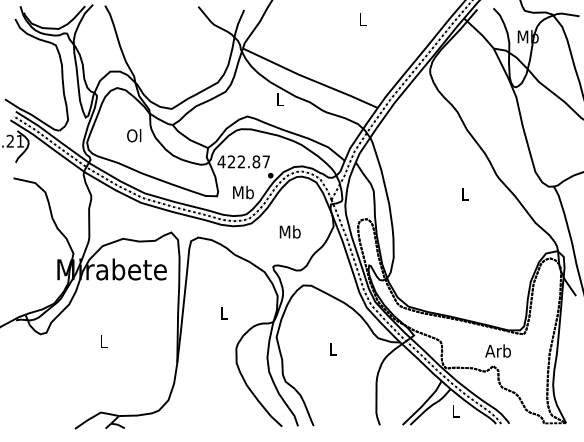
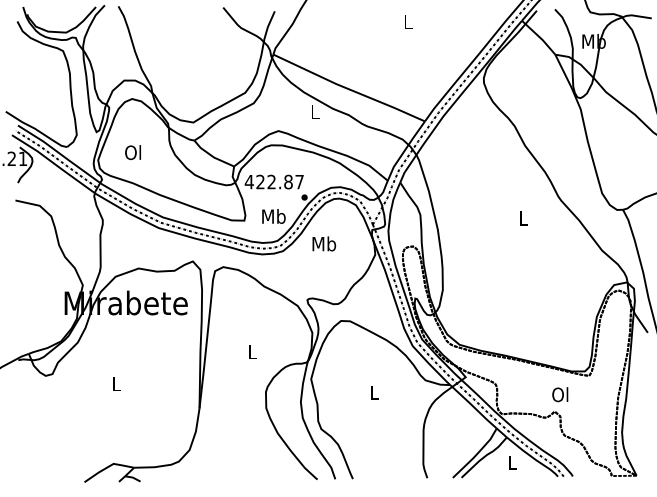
text: (134, 135) -> (133, 152), moved
text: (289, 231) -> (323, 243), moved
text: (497, 350) -> (559, 394), Arb -> Ol

